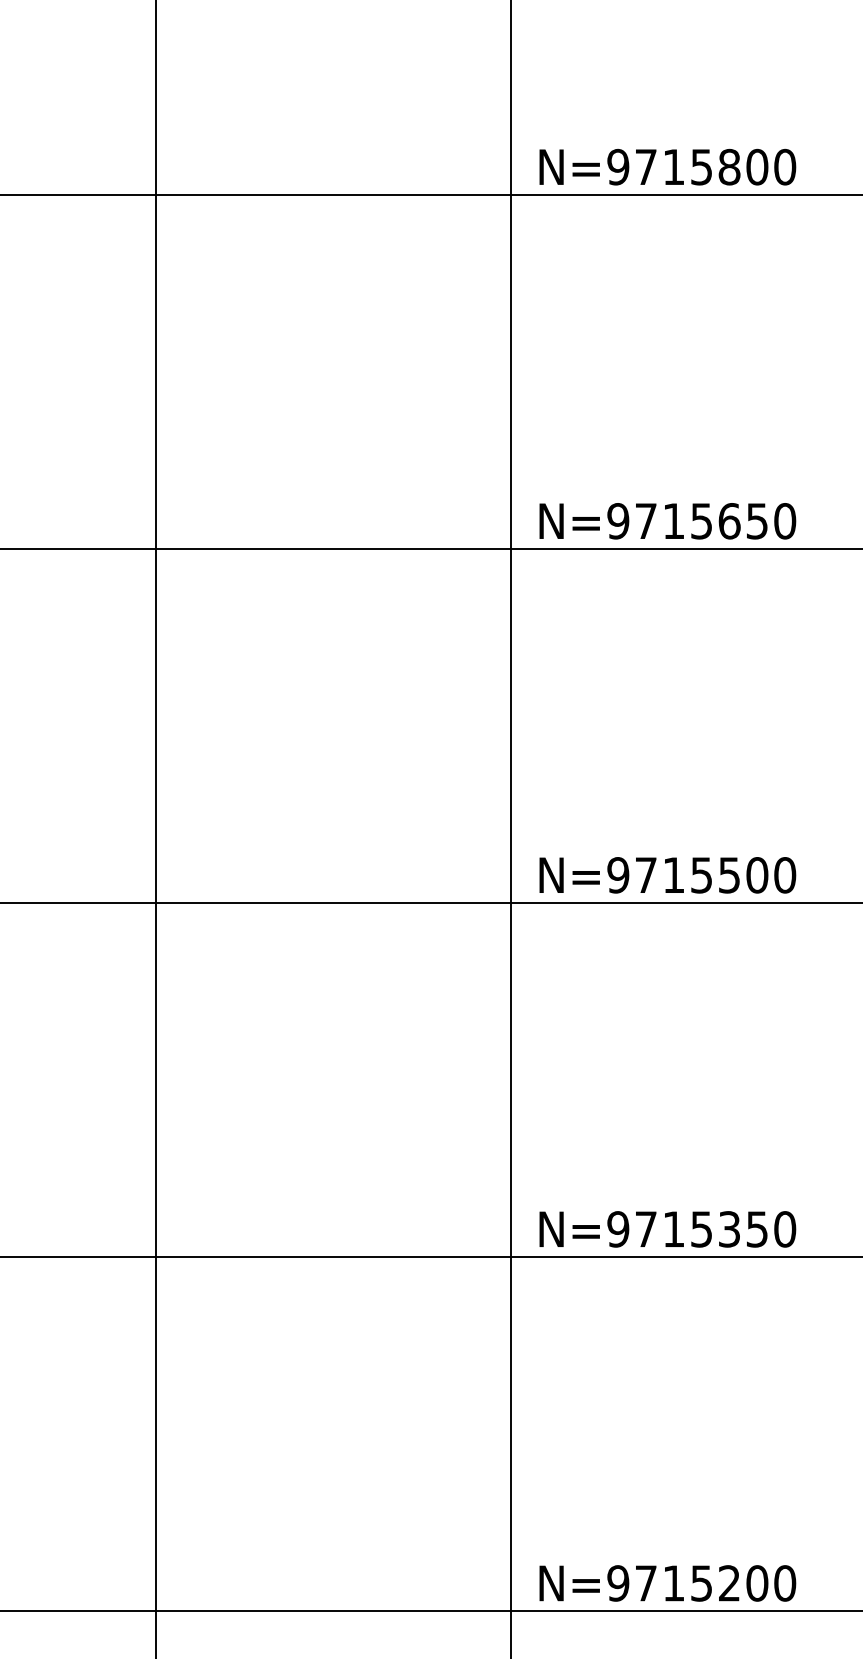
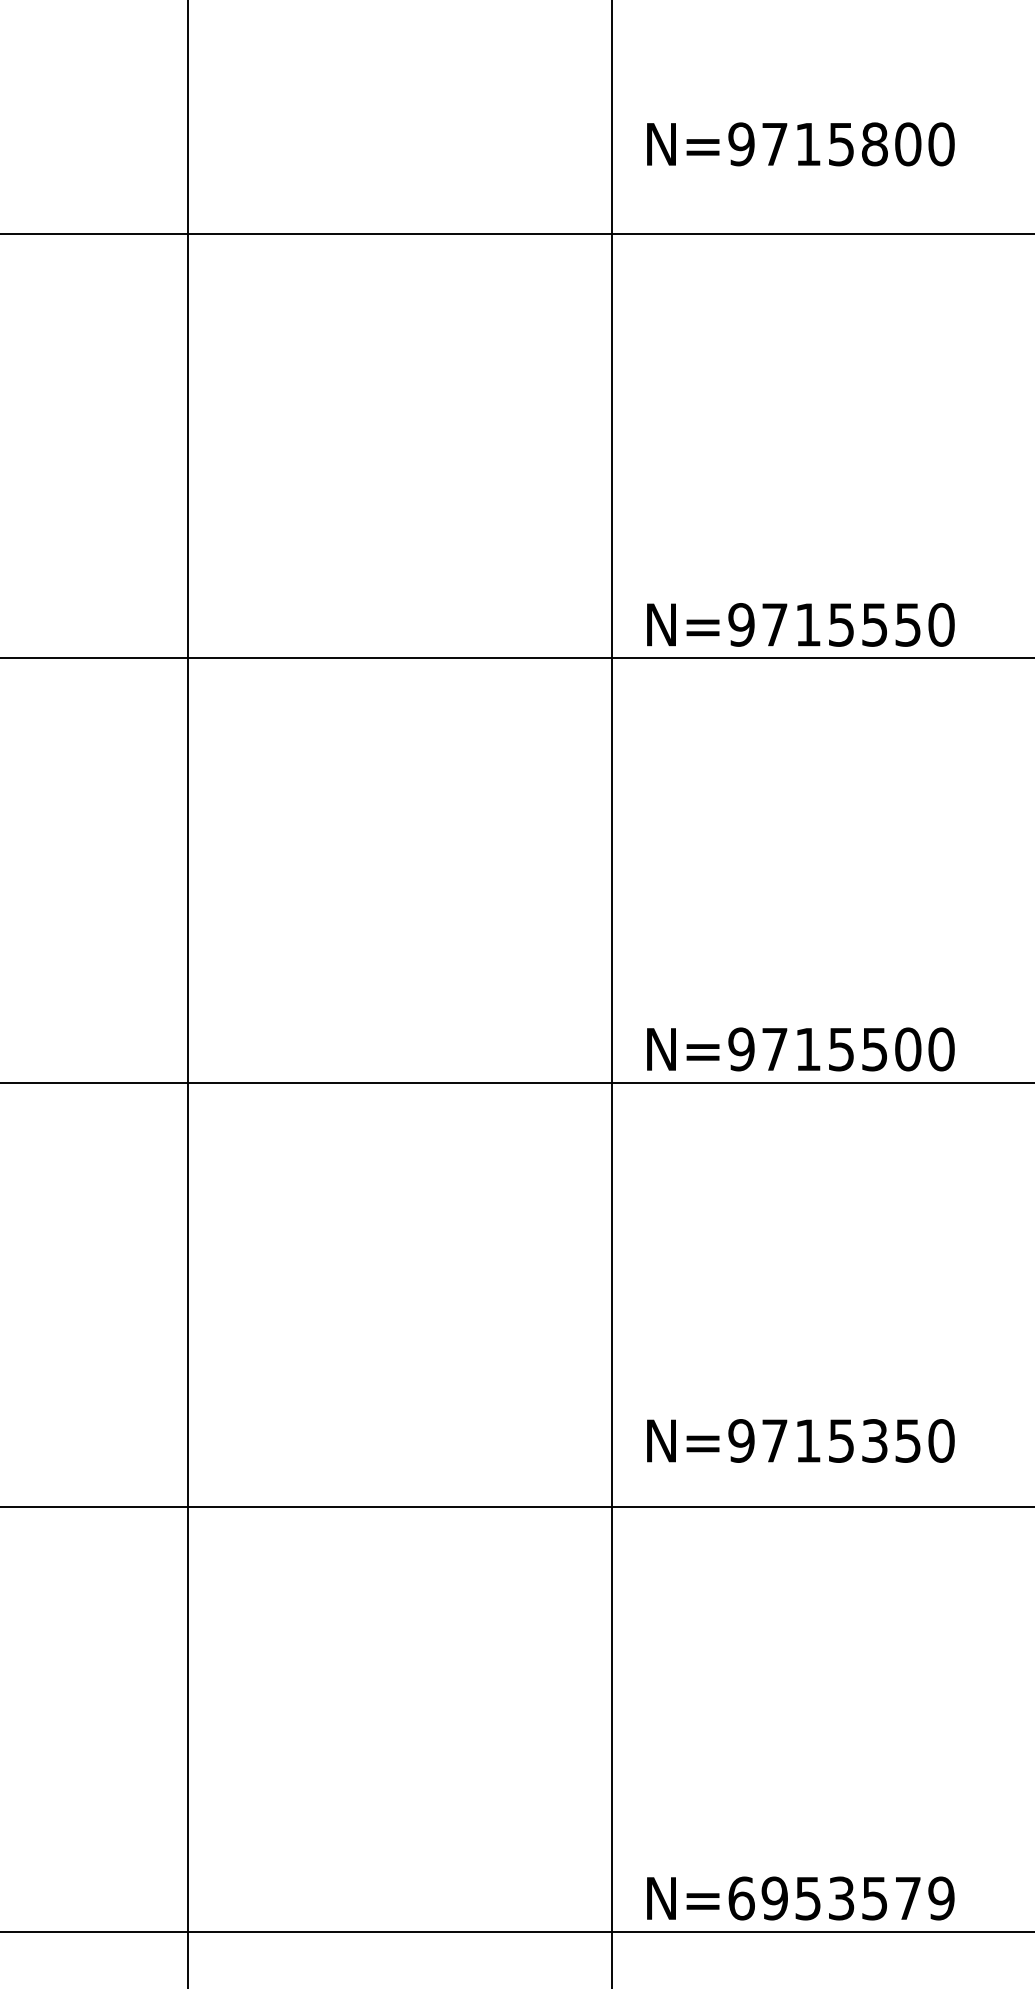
text: (667, 167) -> (800, 144), moved
text: (730, 520) -> (875, 624), N=9715650 -> N=9715550
text: (667, 1228) -> (800, 1440), moved
text: (701, 1583) -> (841, 1898), N=9715200 -> N=6953579

